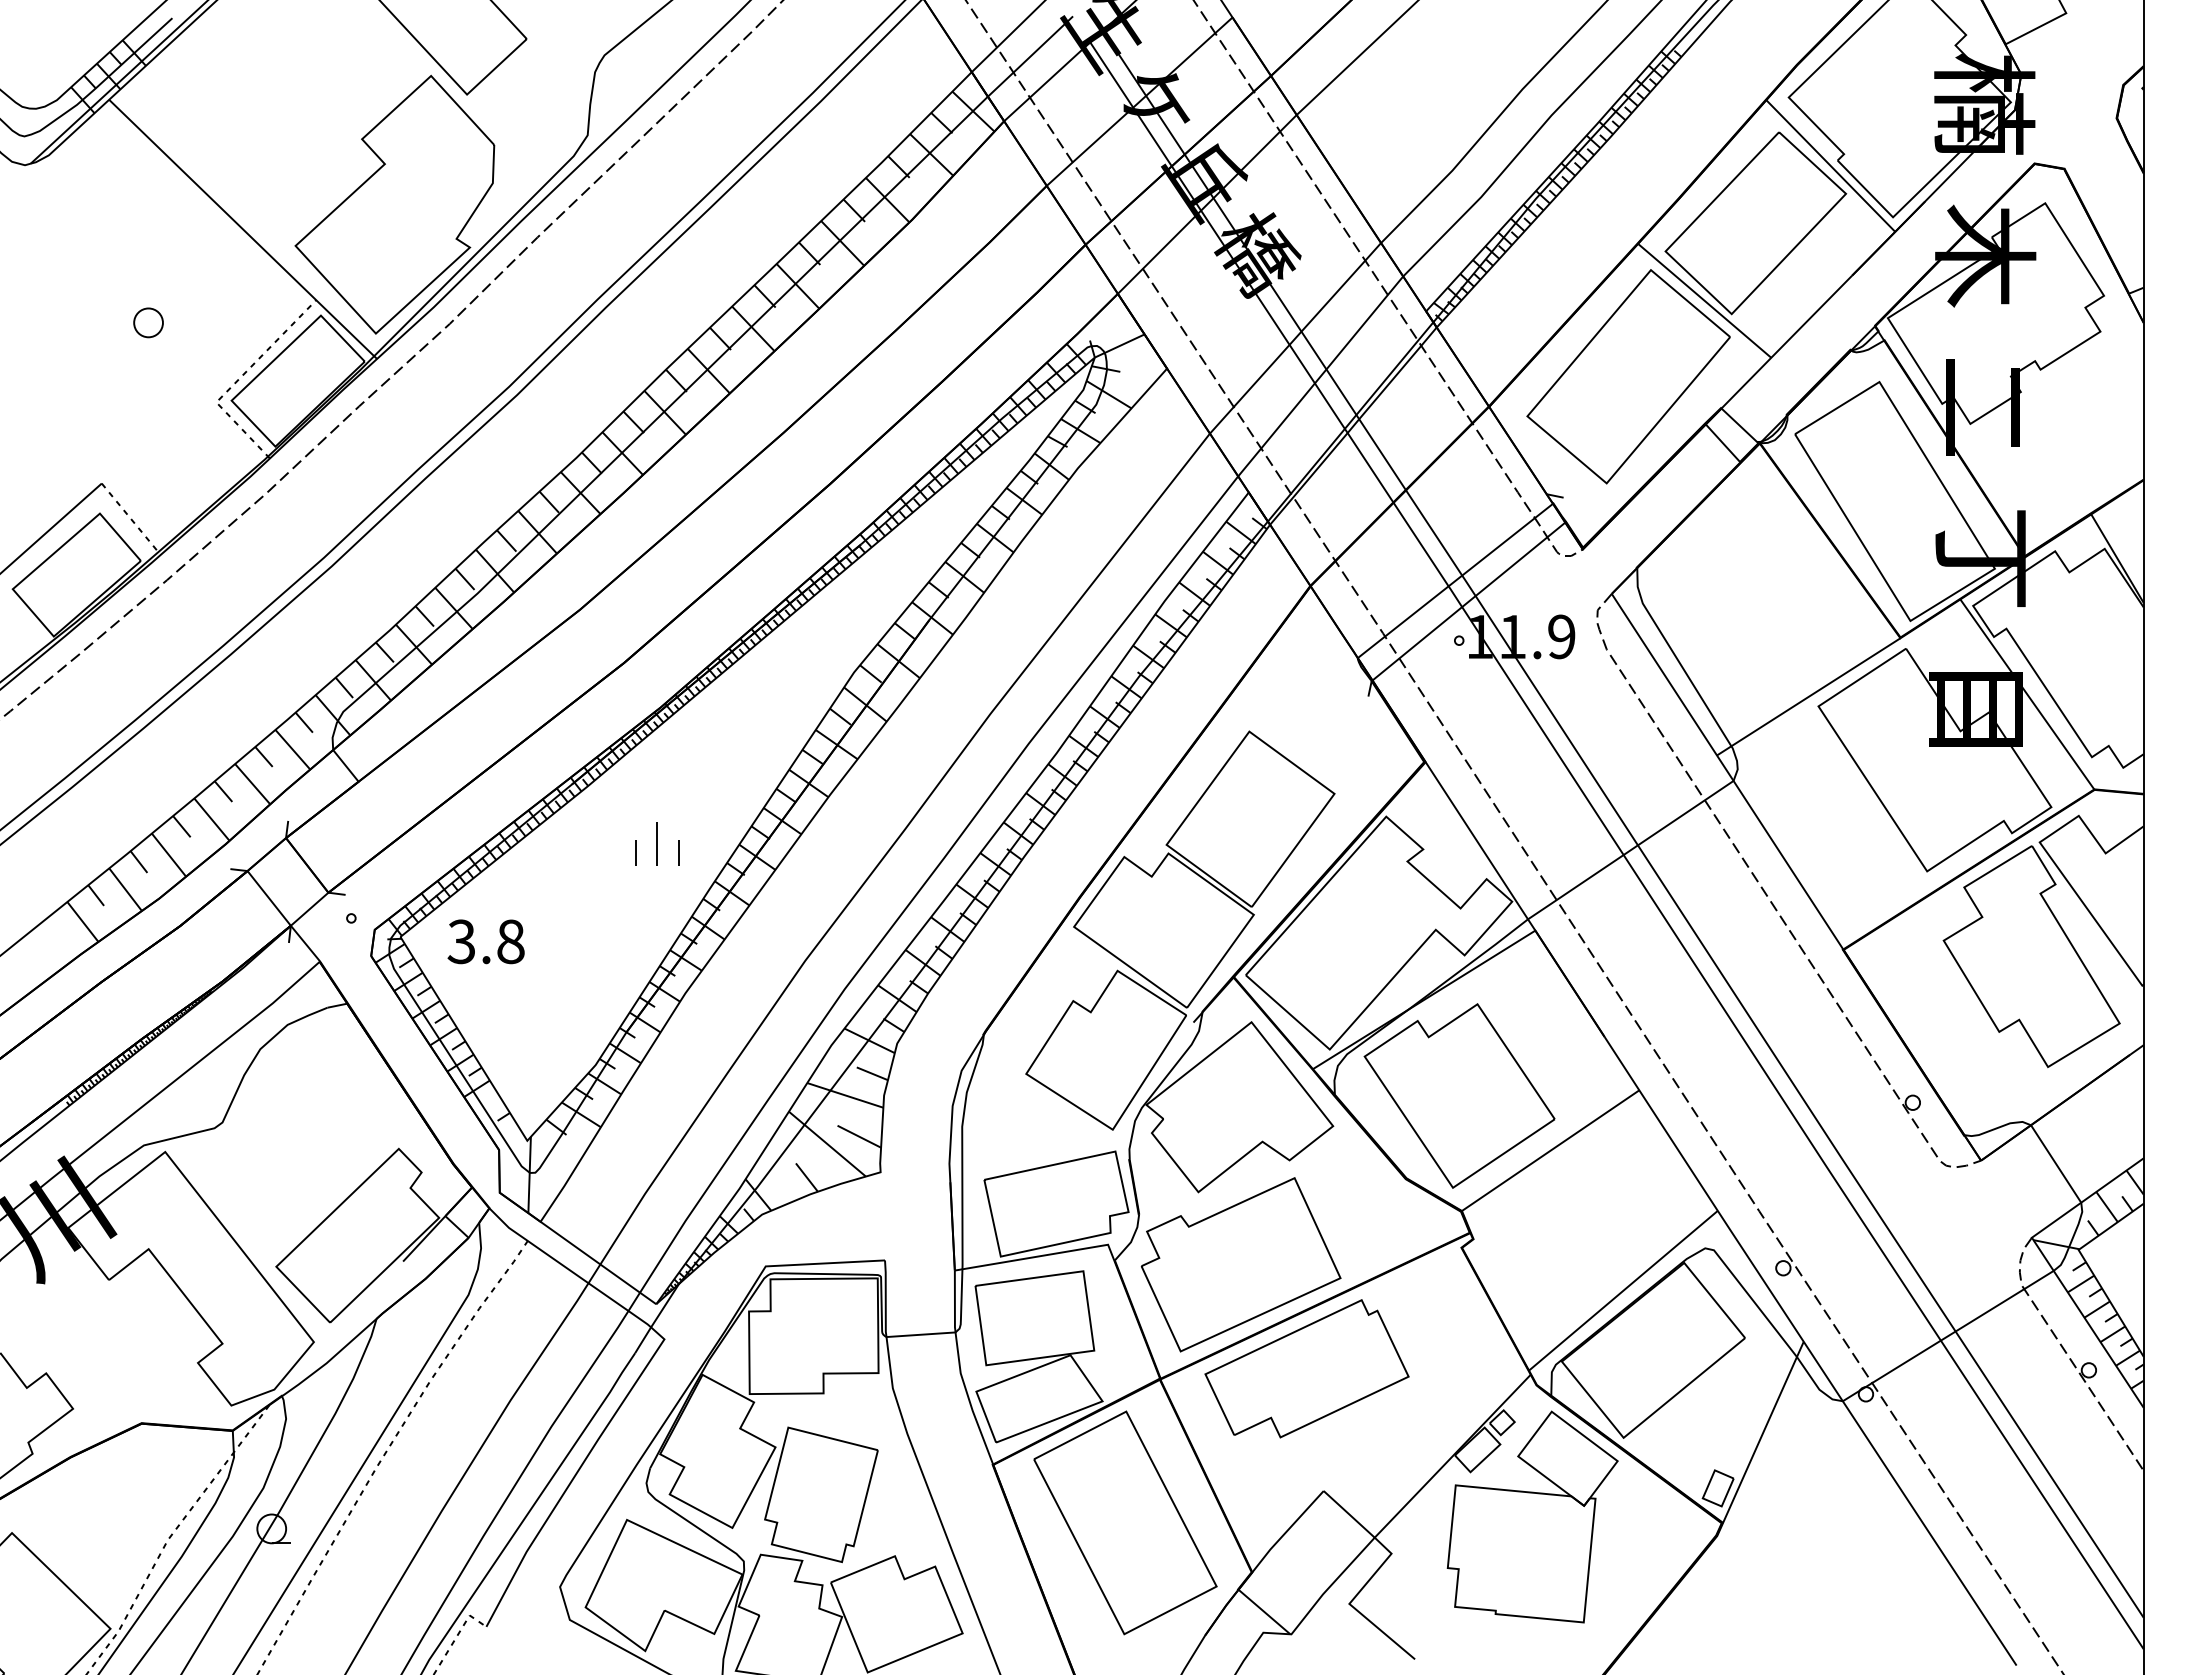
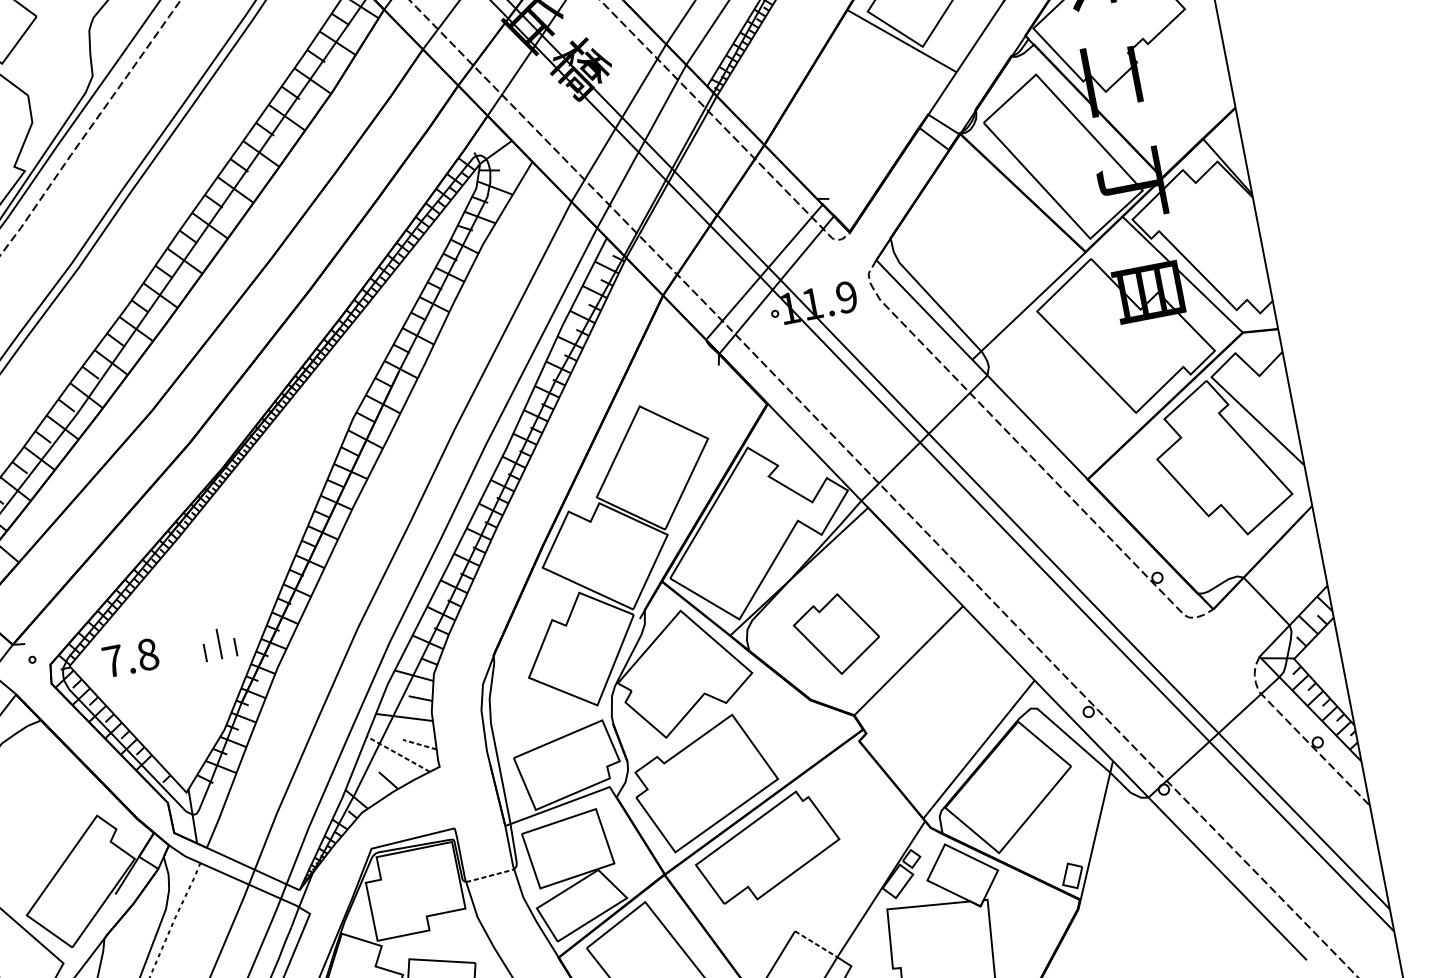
part: (1628, 376) -> (858, 104), removed
part: (657, 843) -> (219, 643), moved
text: (461, 941) -> (113, 661), 3.8 -> 7.8
part: (1459, 1095) -> (837, 634), size x0.6
line: (858, 1136) -> (419, 744), solid -> dashed
line: (827, 1143) -> (398, 753), solid -> dashed
line: (921, 1334) -> (490, 875), solid -> dashed
line: (1349, 1514) -> (816, 944), solid -> dashed

